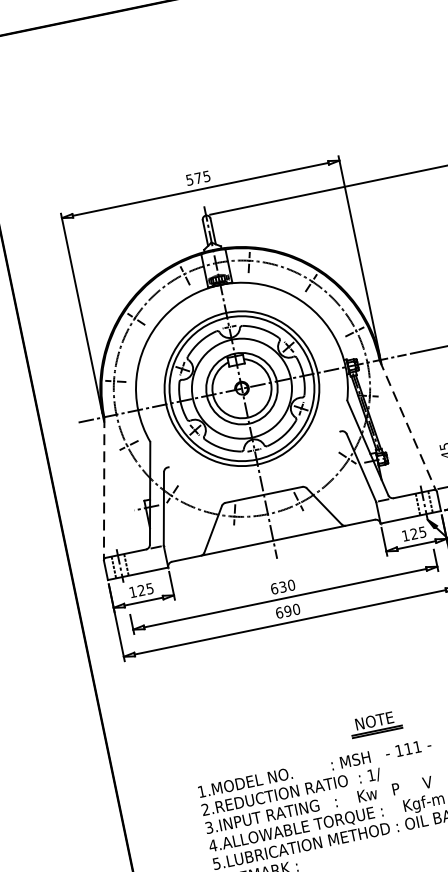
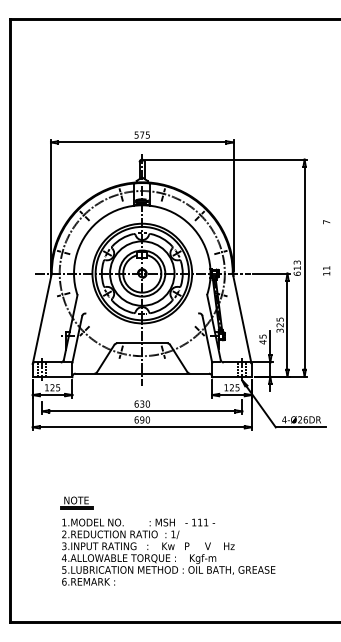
line: (408, 425) -> (242, 318), dashed -> solid
line: (104, 489) -> (42, 319), dashed -> solid
part: (375, 723) -> (76, 502), moved

